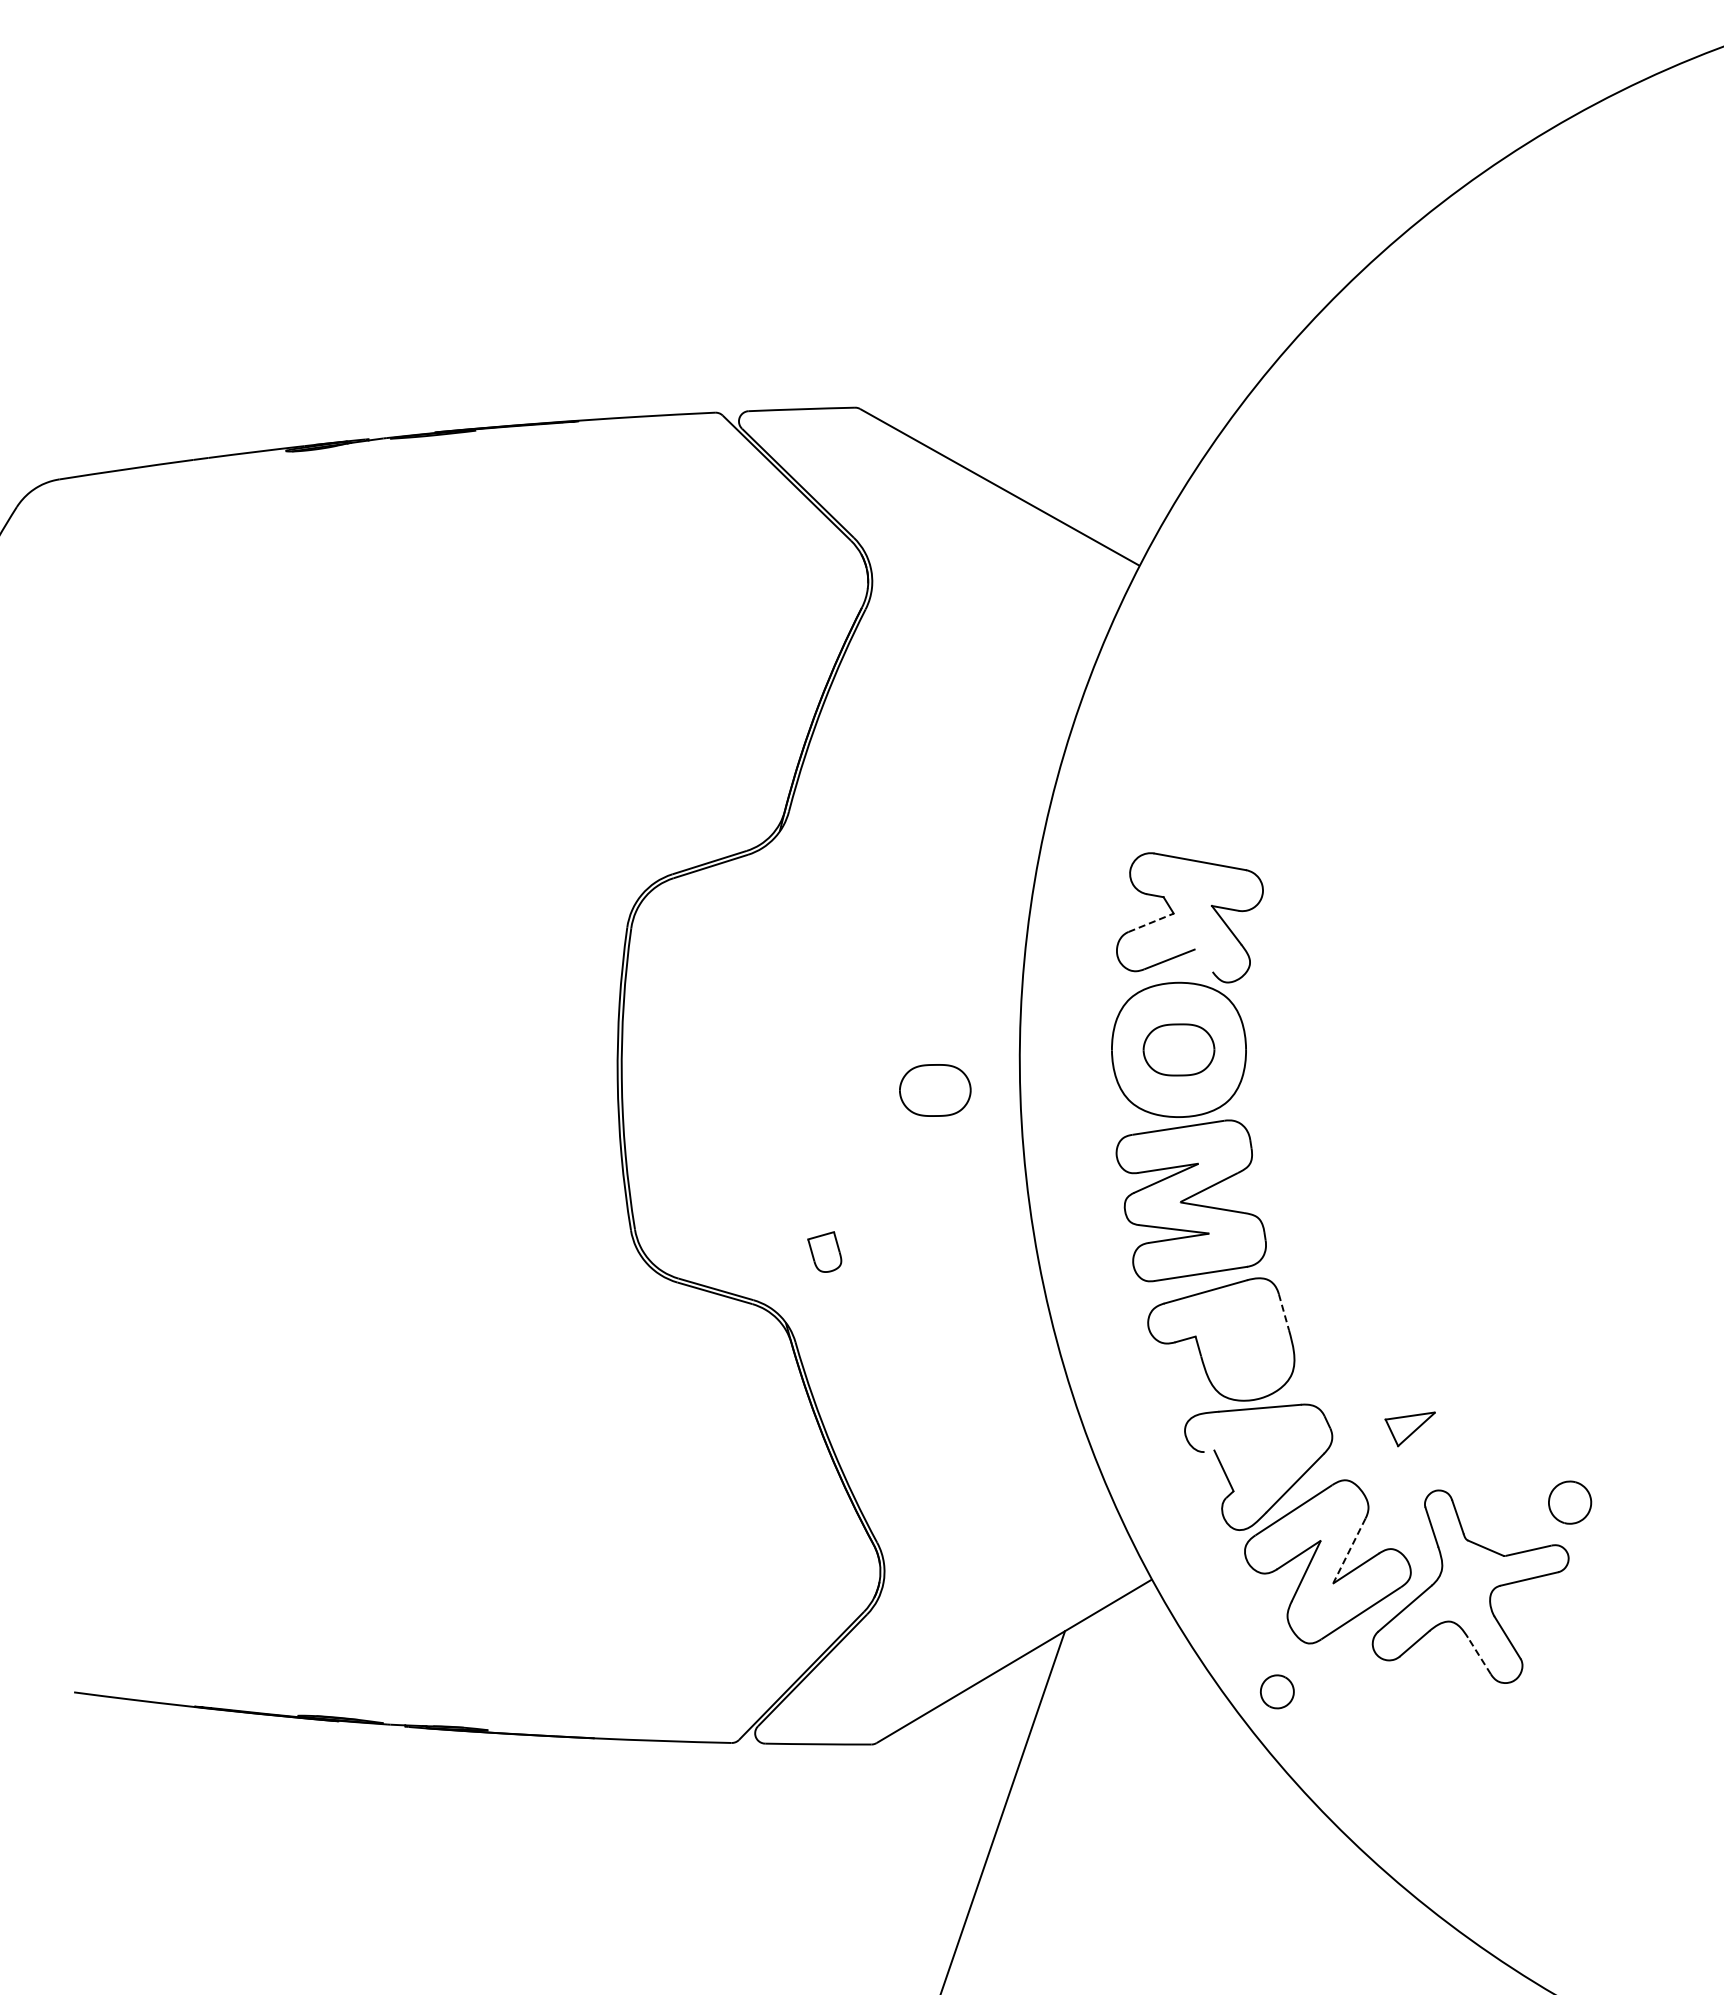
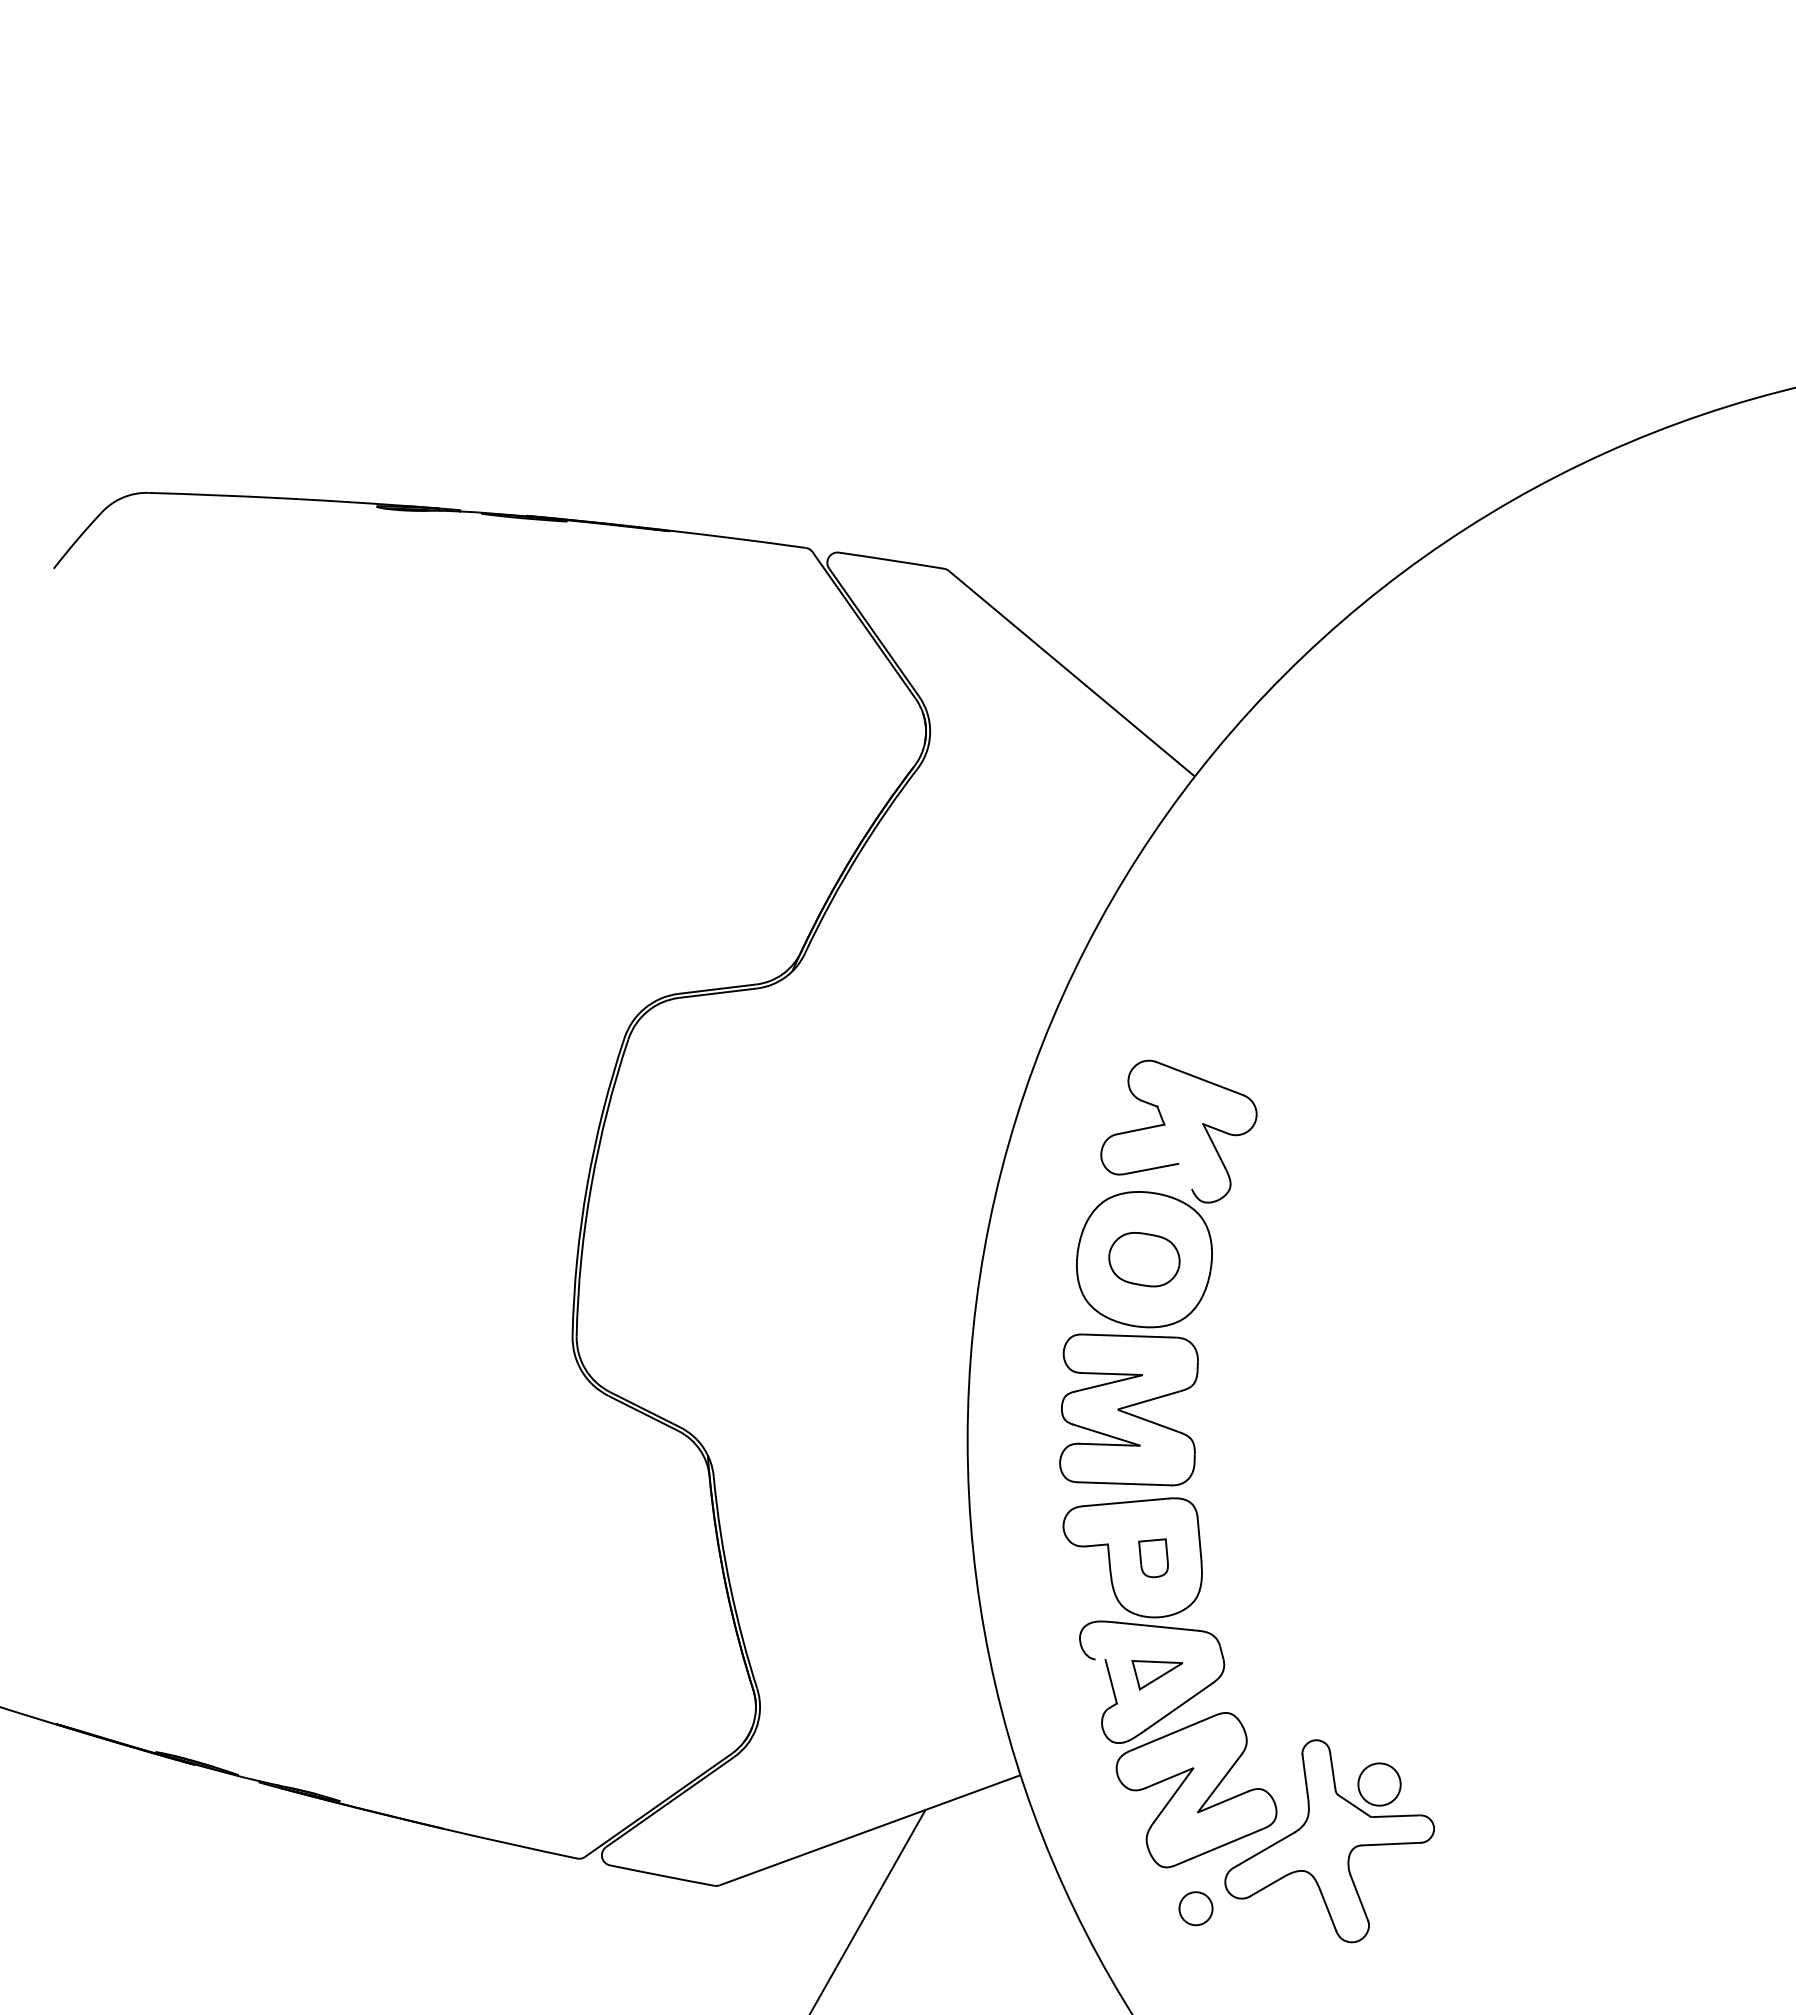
line: (1151, 922) -> (1140, 1129), dashed -> solid
part: (935, 1090) -> (897, 1254), removed
part: (825, 1253) -> (1153, 1558), moved
line: (1284, 1311) -> (1199, 1536), dashed -> solid
part: (1412, 1429) -> (1157, 1675), moved
part: (1570, 1502) -> (1379, 1784), moved
line: (1349, 1551) -> (1219, 1783), dashed -> solid
line: (1479, 1655) -> (1328, 1910), dashed -> solid
part: (1276, 1691) -> (1195, 1908), moved

